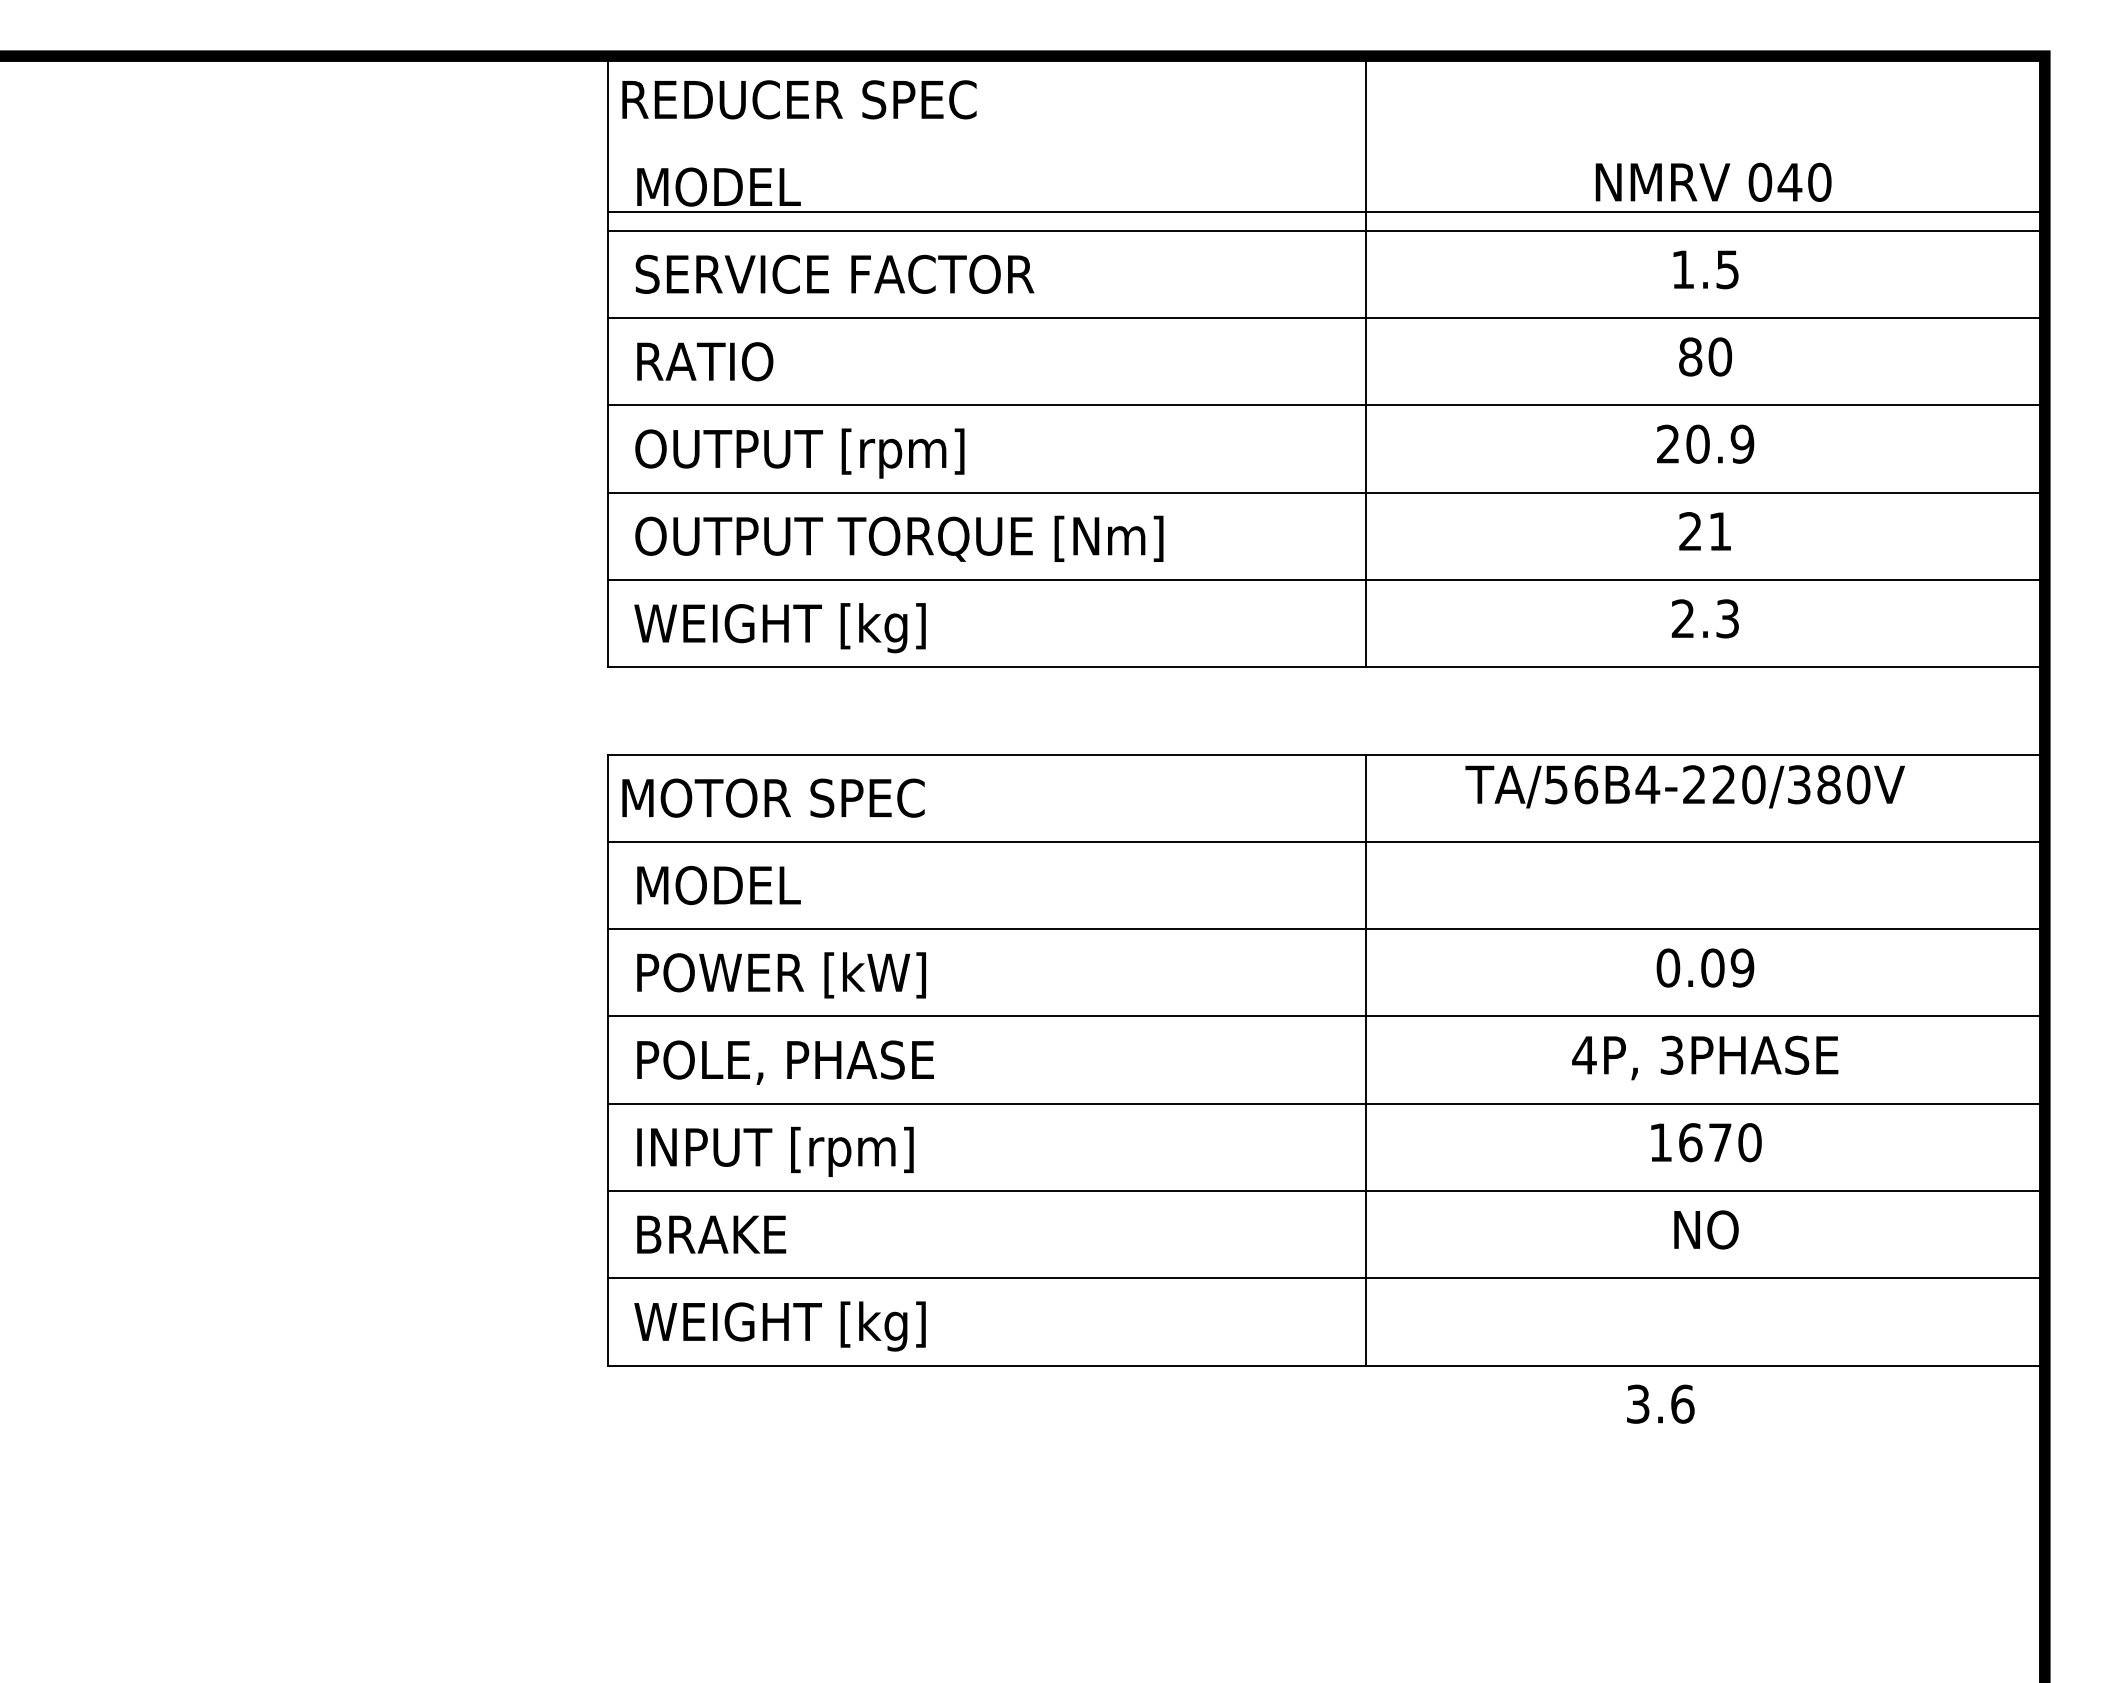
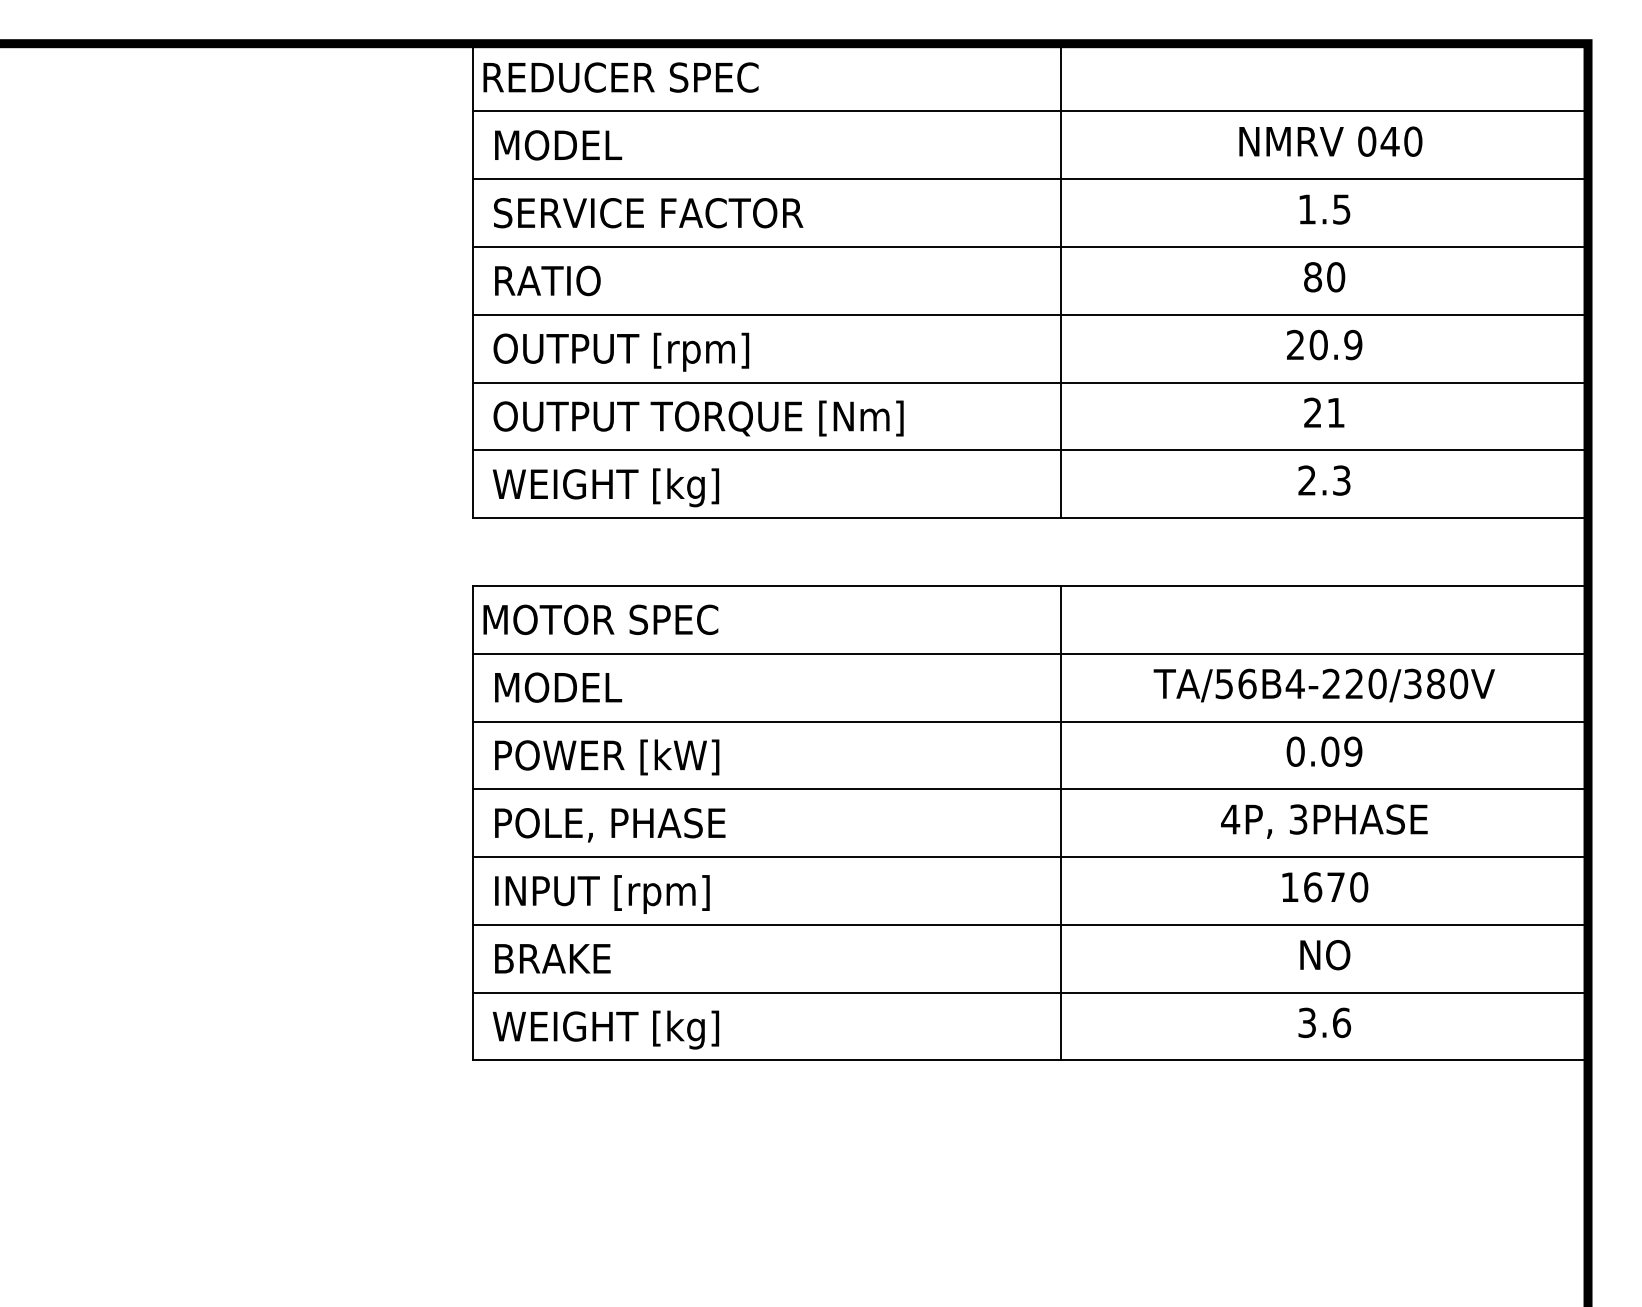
line: (1326, 212) -> (1030, 111), moved
text: (1684, 786) -> (1323, 685), moved
text: (1660, 1403) -> (1324, 1022), moved

